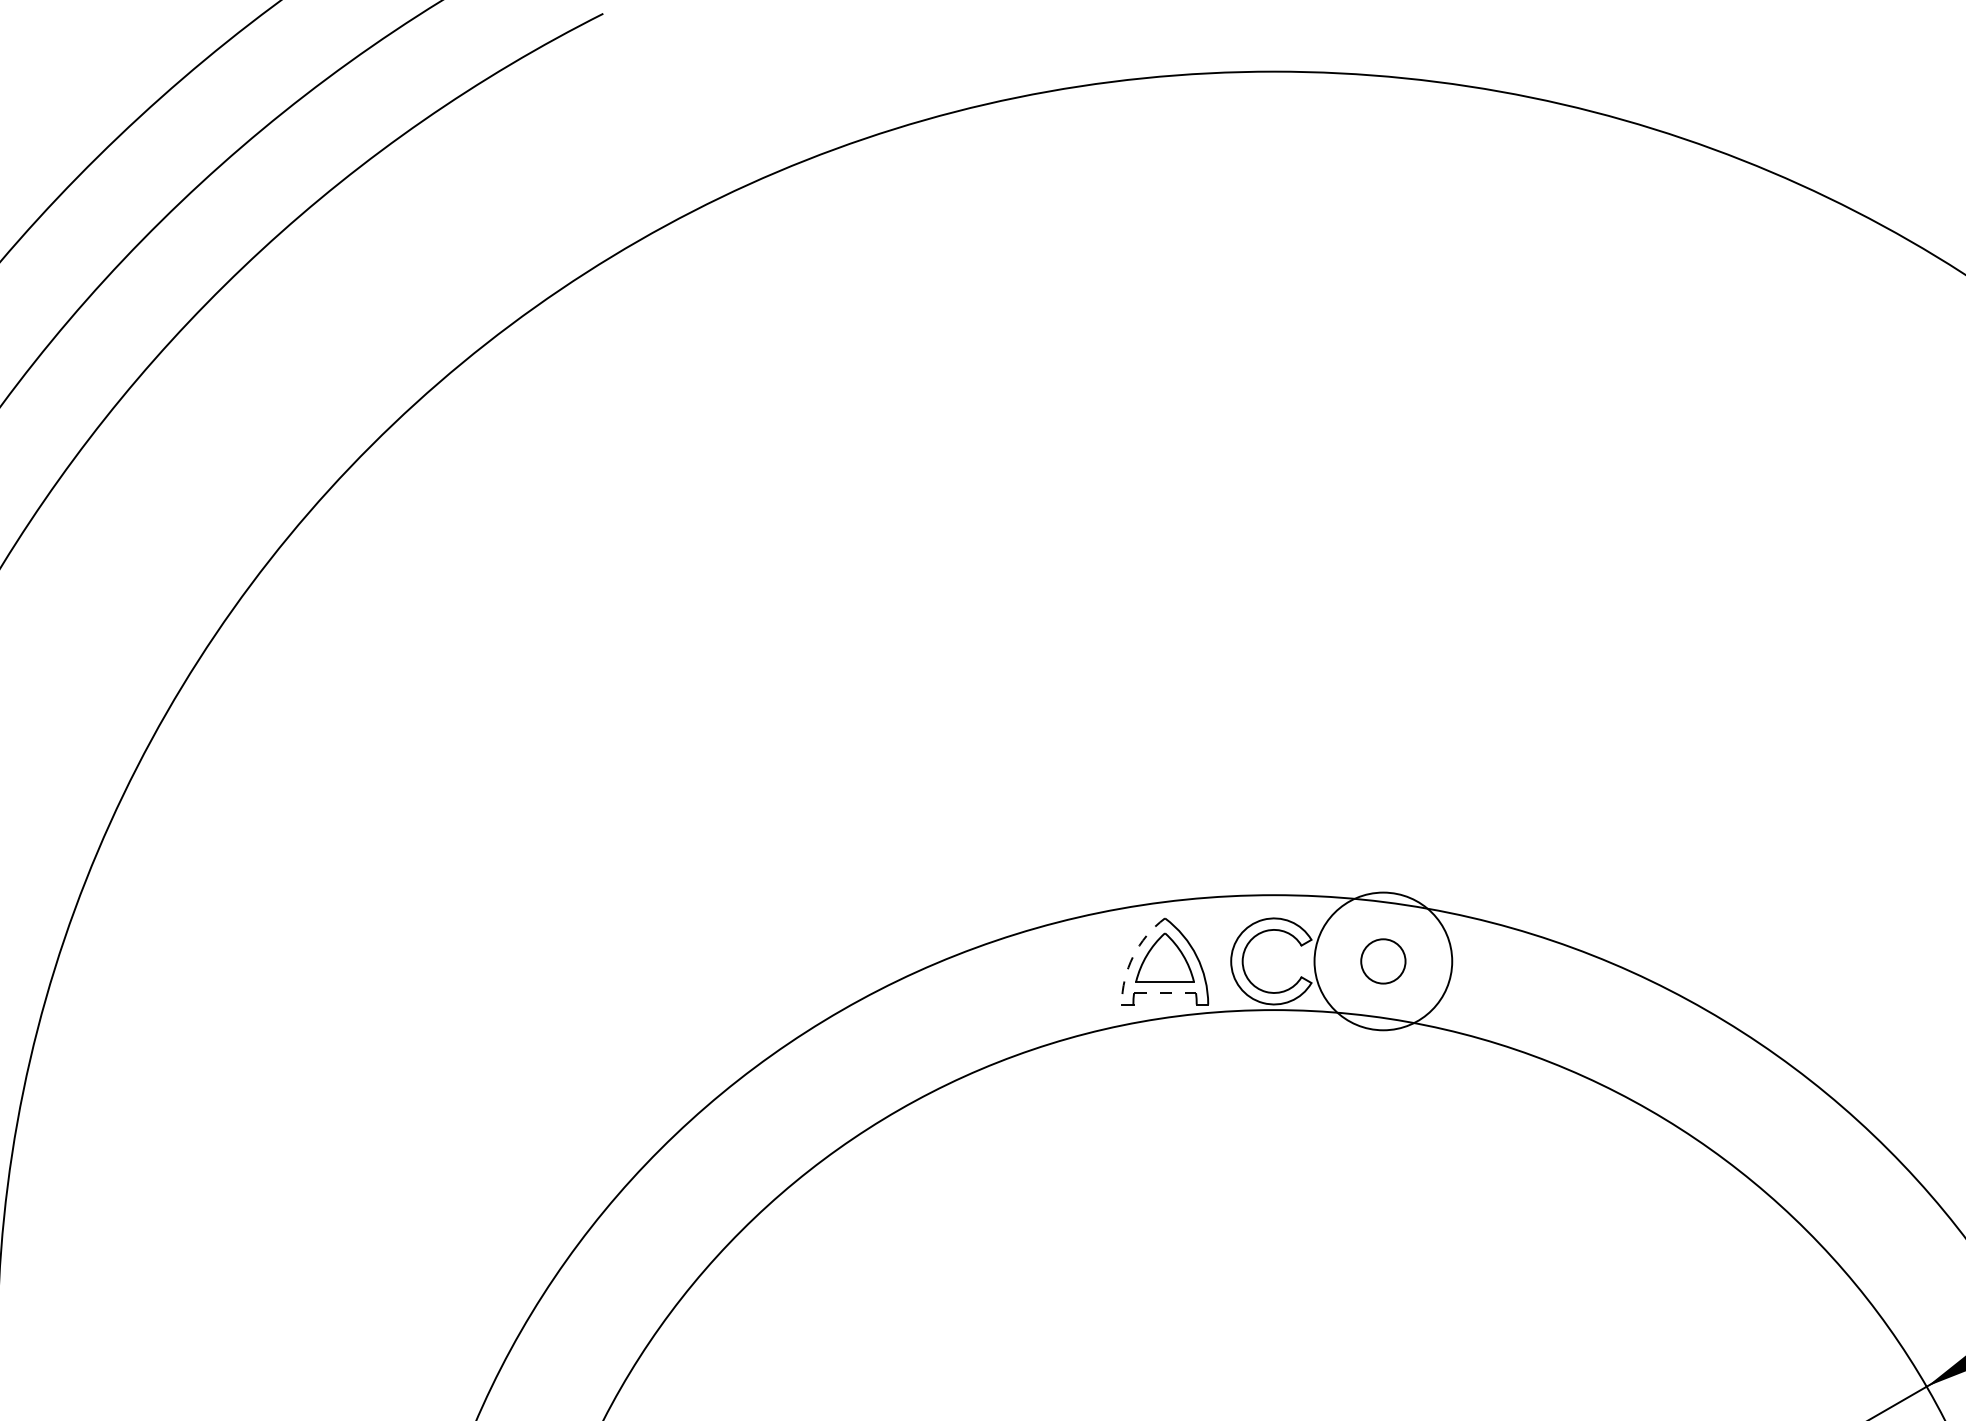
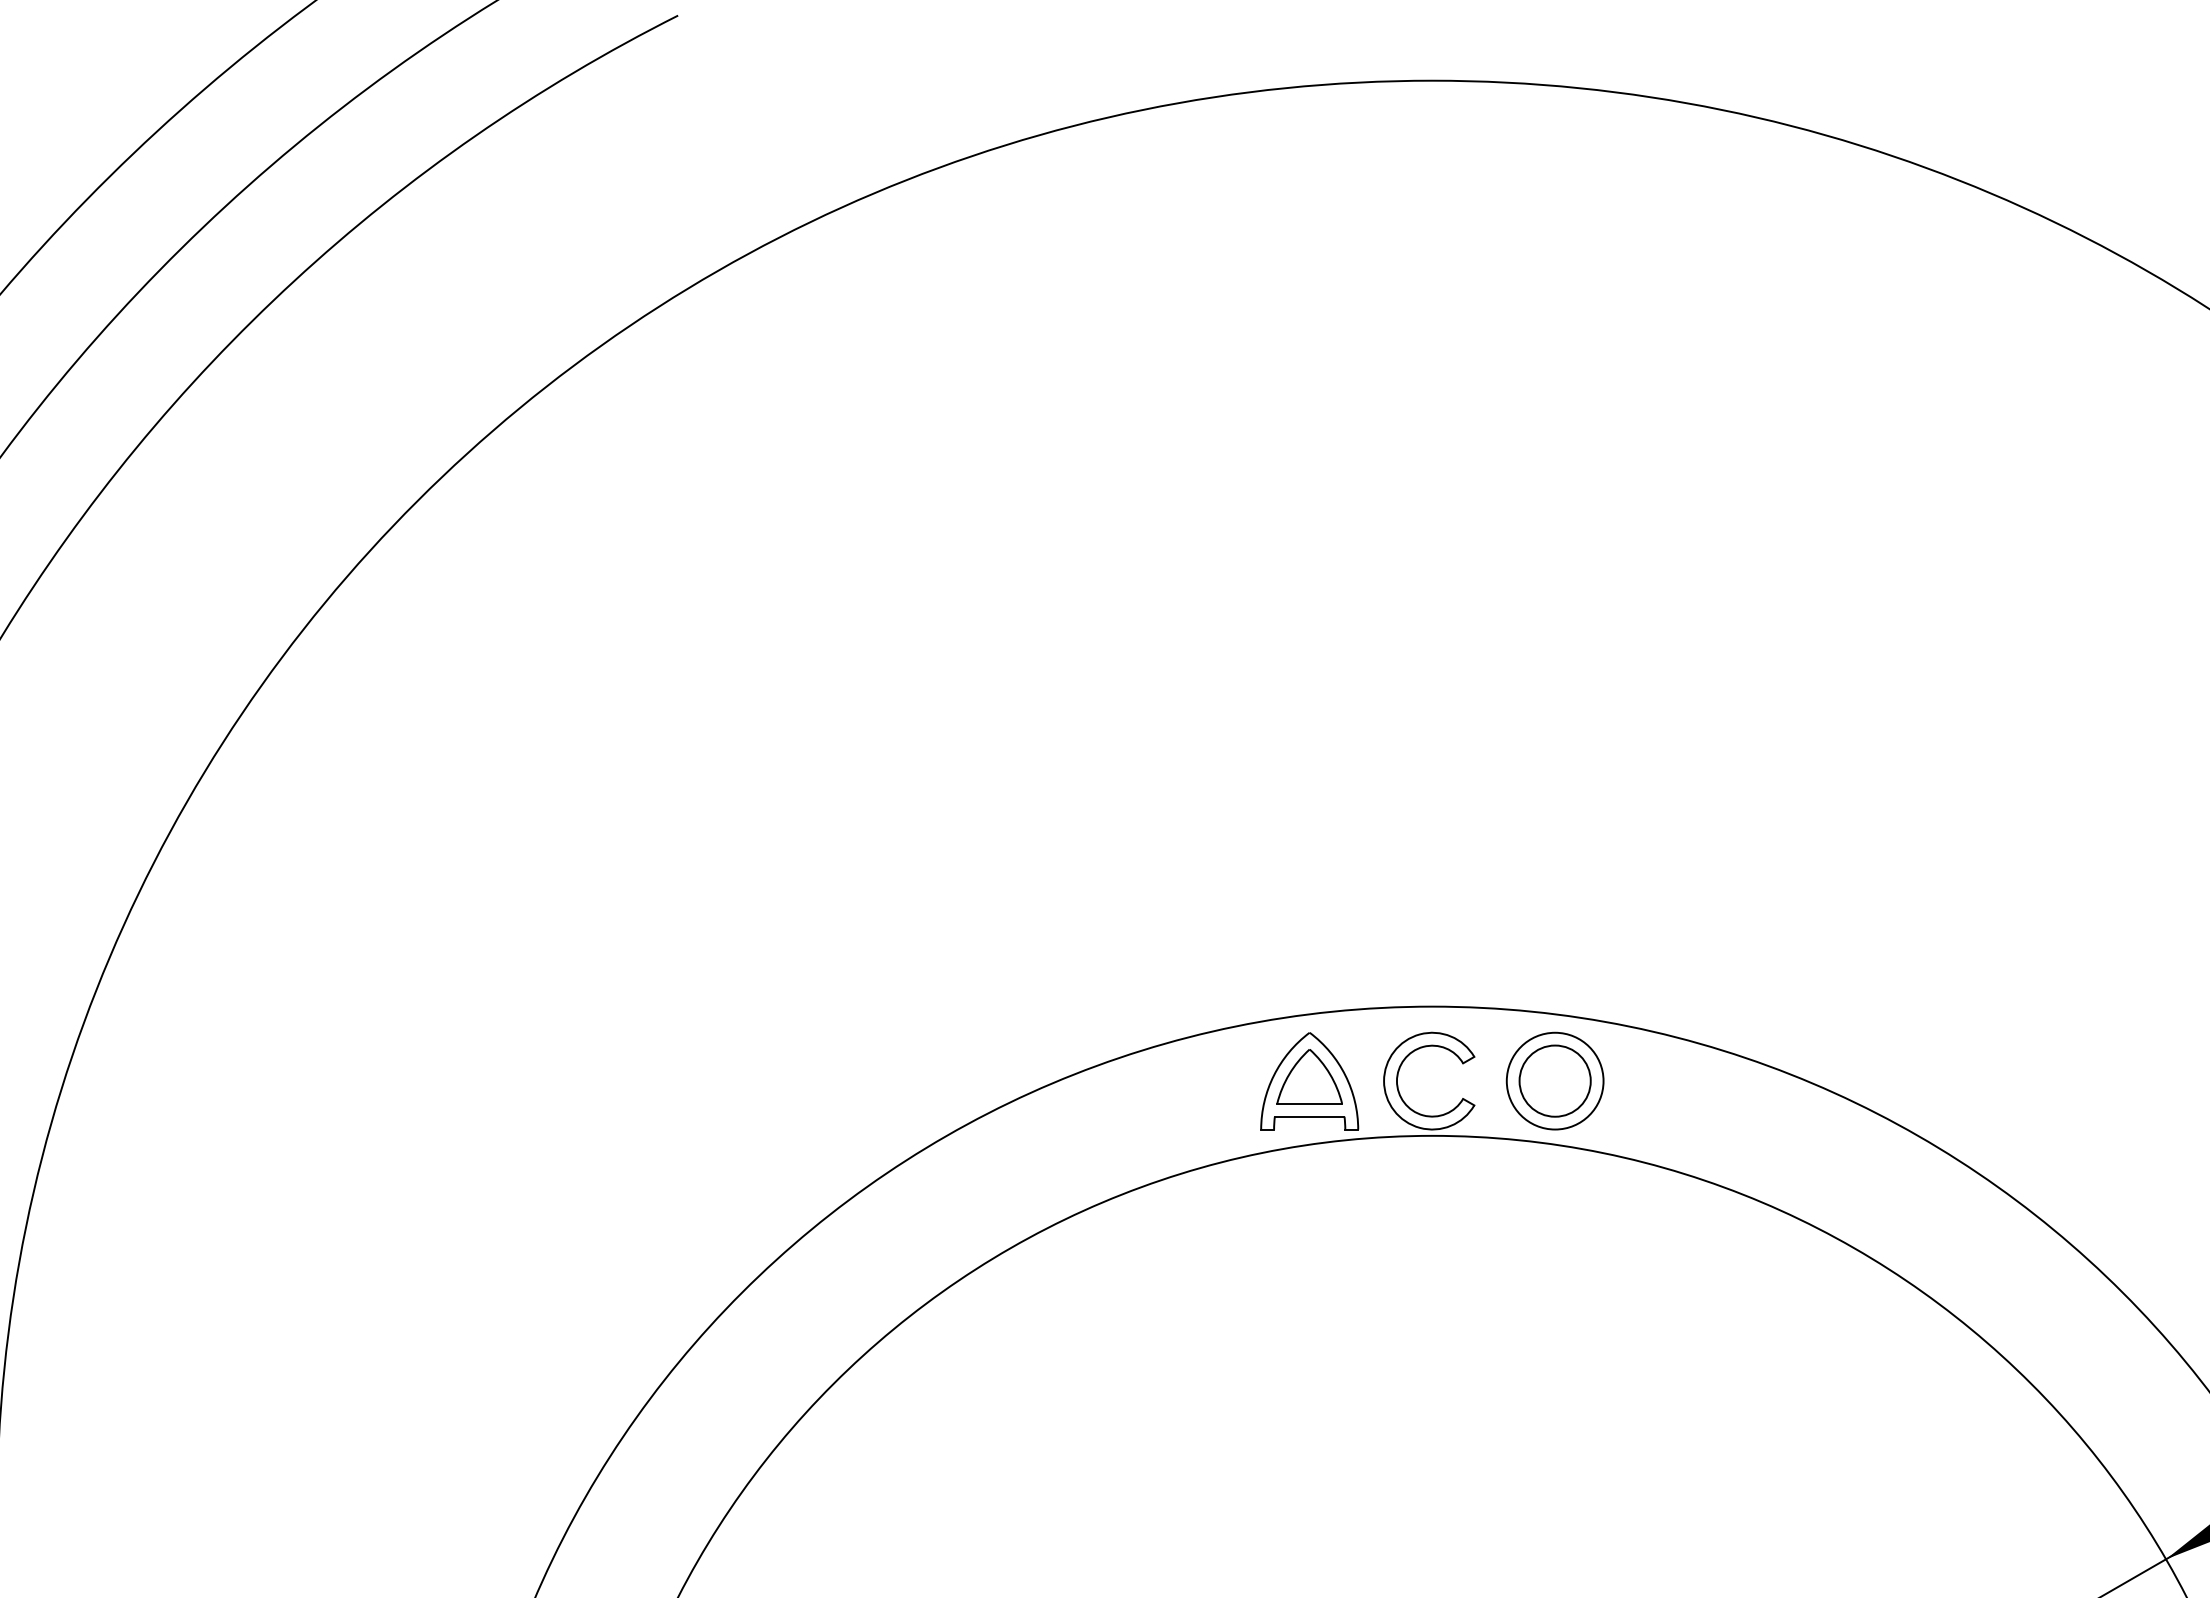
arc: (1132, 956) -> (1273, 1075), dashed -> solid
circle: (1382, 960) -> (1554, 1080), size x0.62
circle: (1382, 960) -> (1554, 1080), size x1.43
line: (1164, 992) -> (1309, 1116), dashed -> solid

